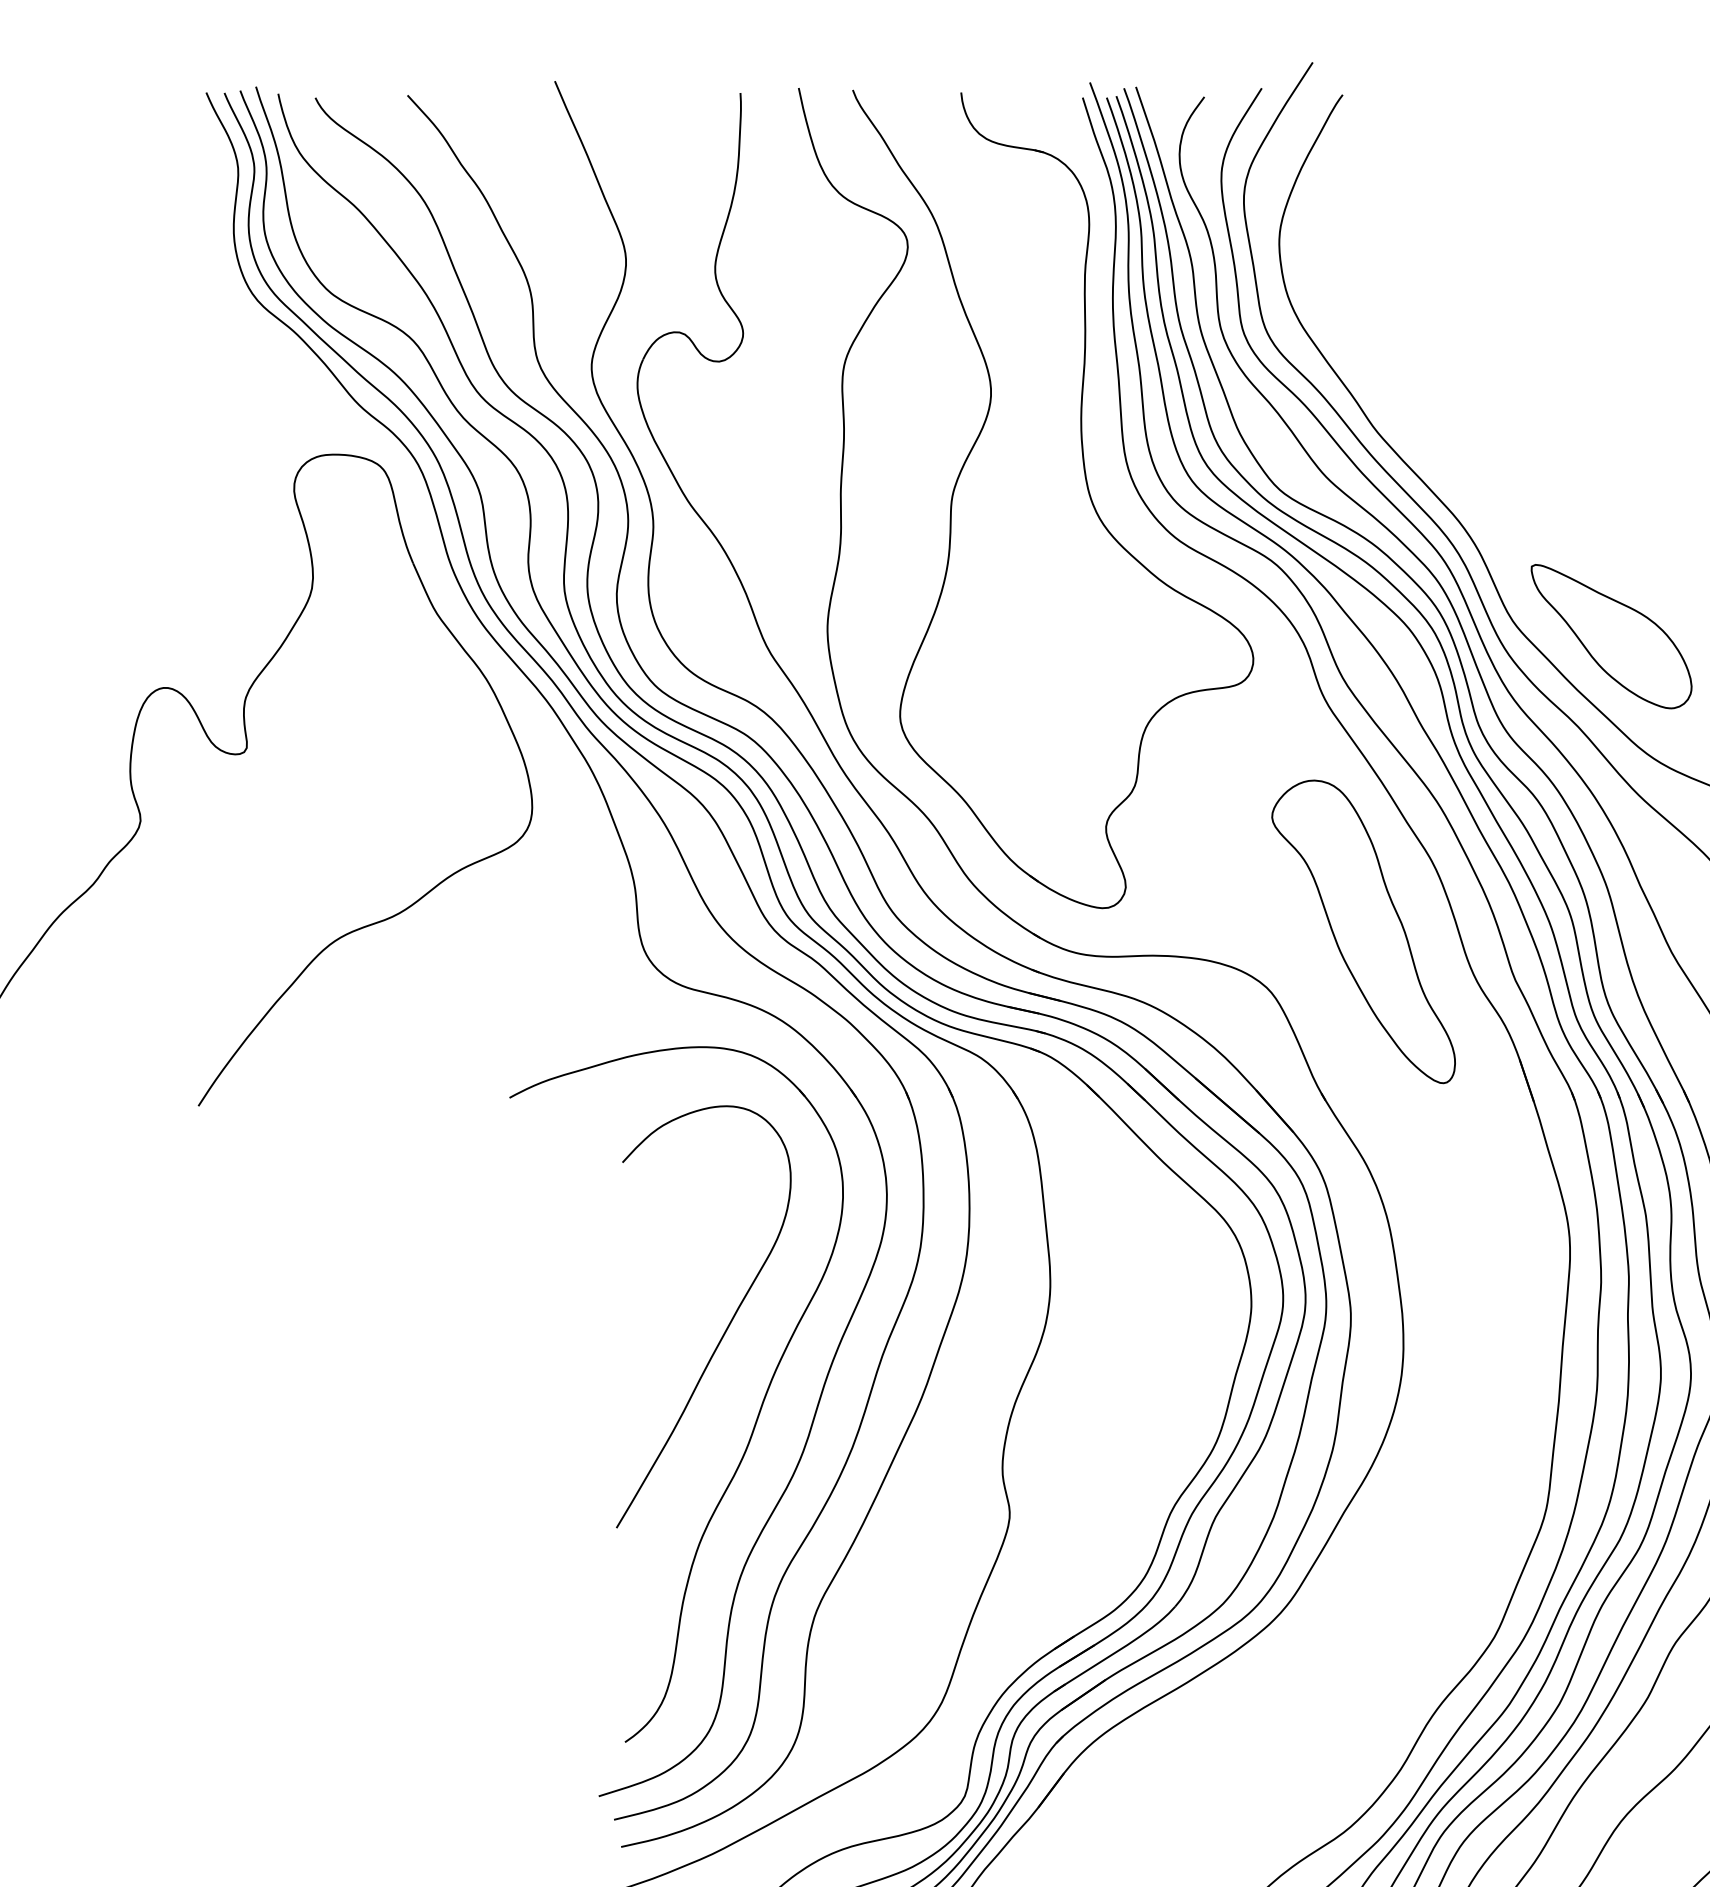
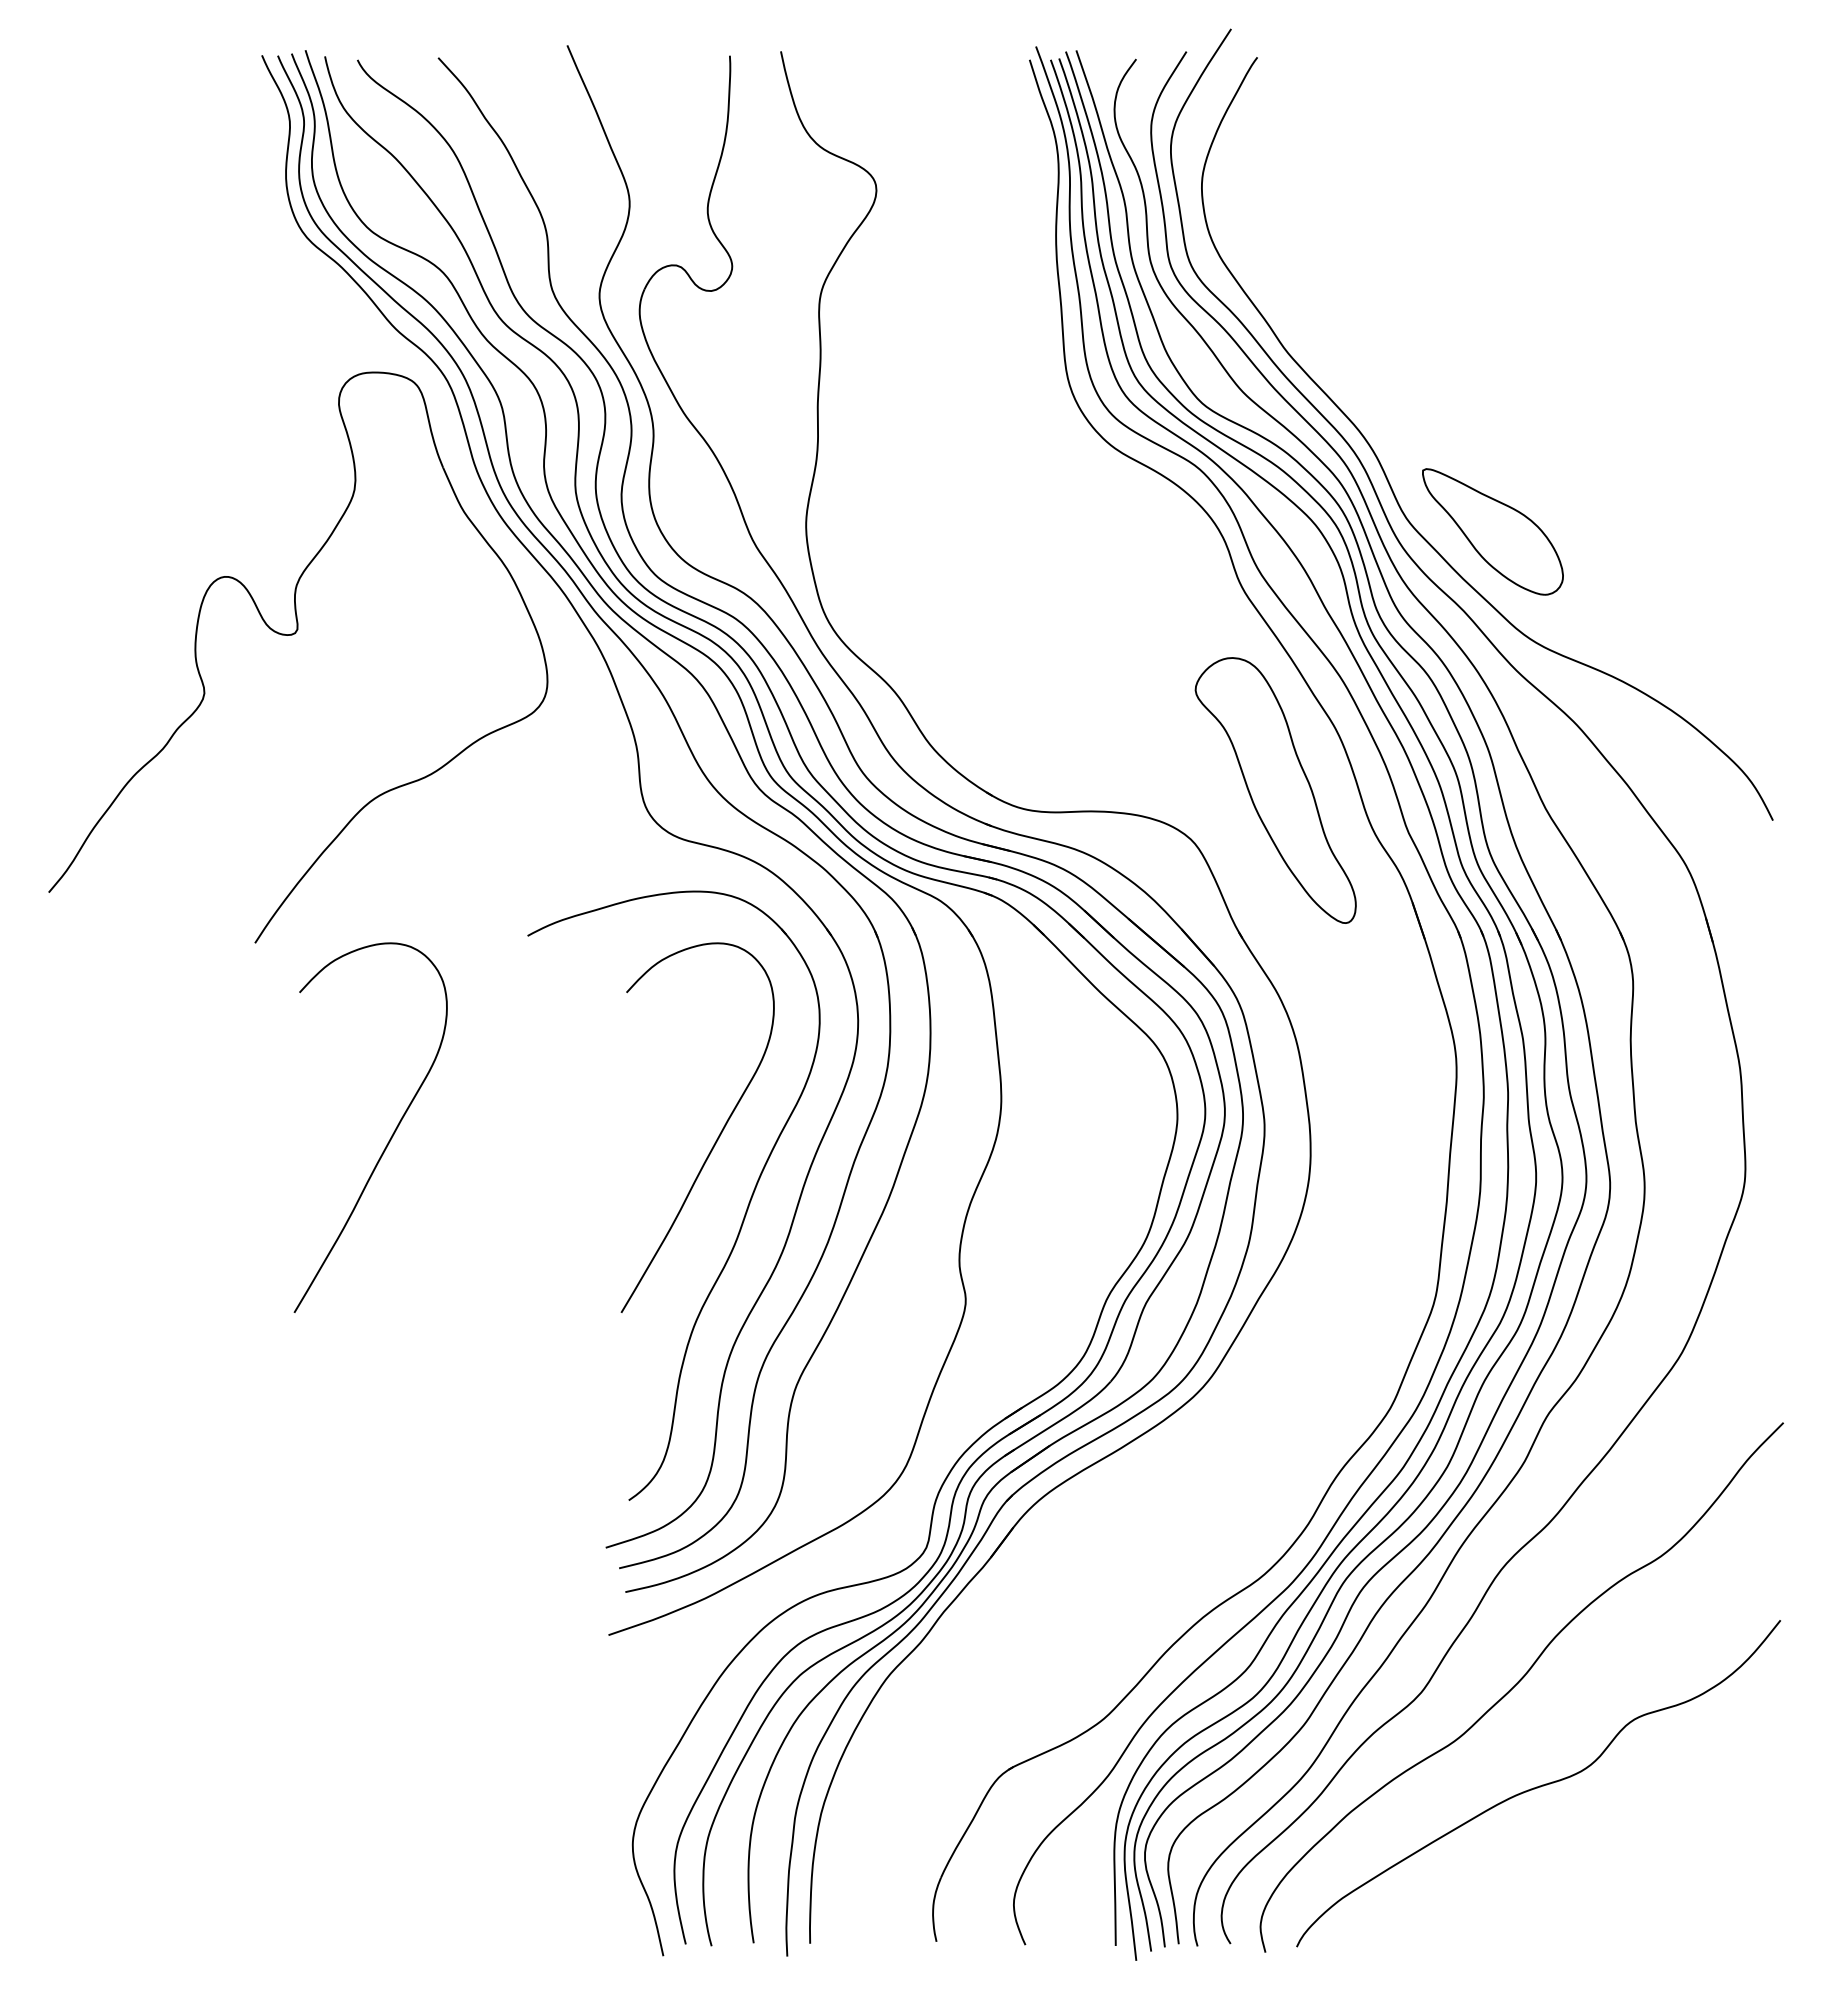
part: (1087, 490) -> (1033, 403), removed
curve: (353, 1327) -> (390, 1137), added

